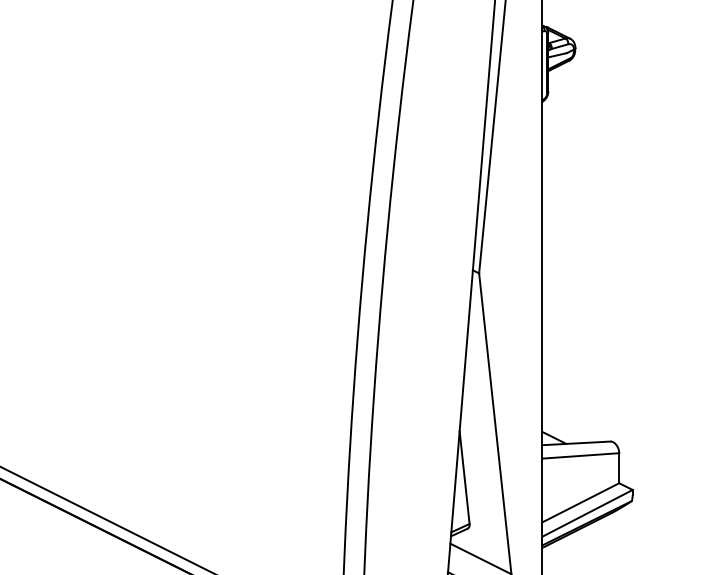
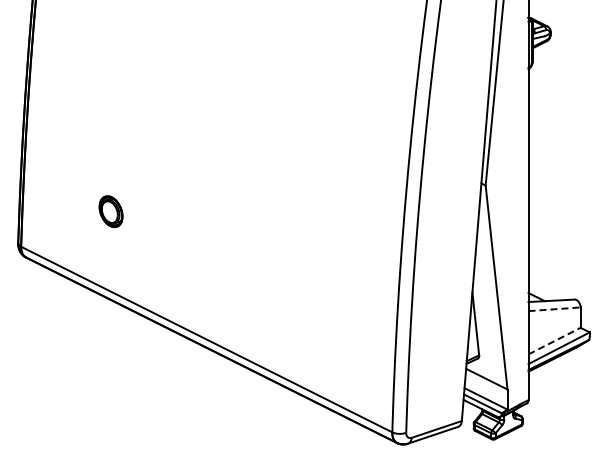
line: (582, 456) -> (555, 309), solid -> dashed
line: (582, 501) -> (555, 340), solid -> dashed

